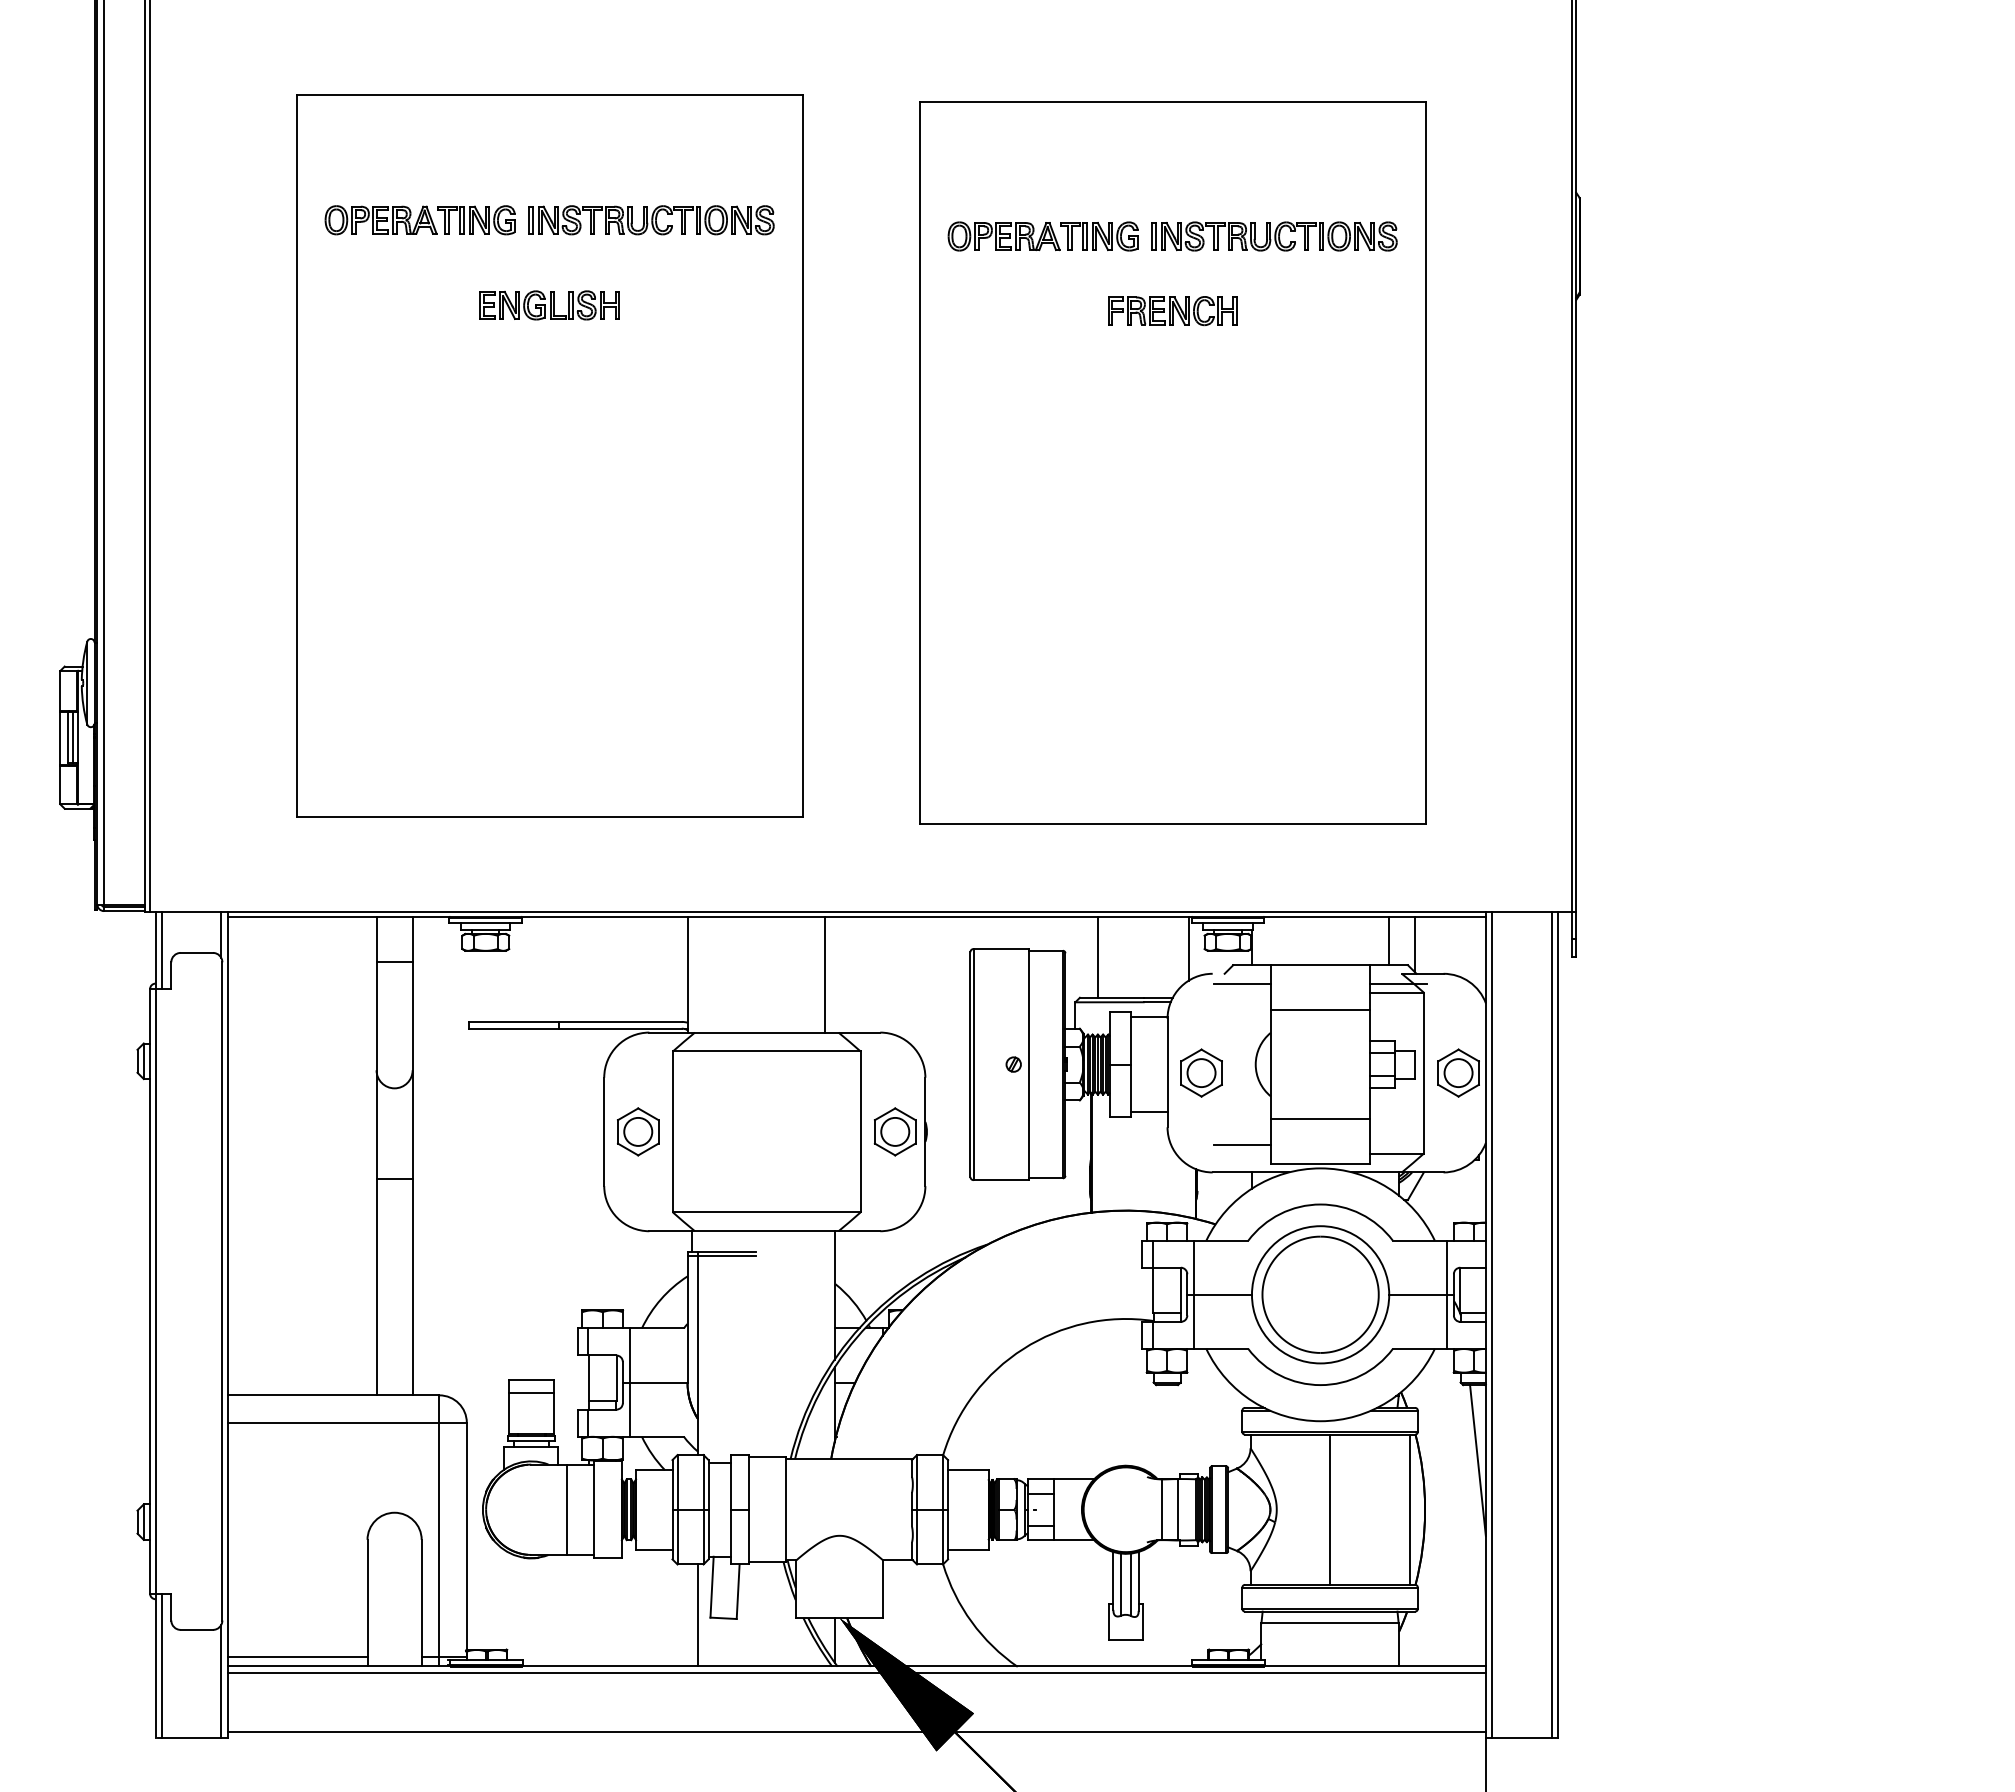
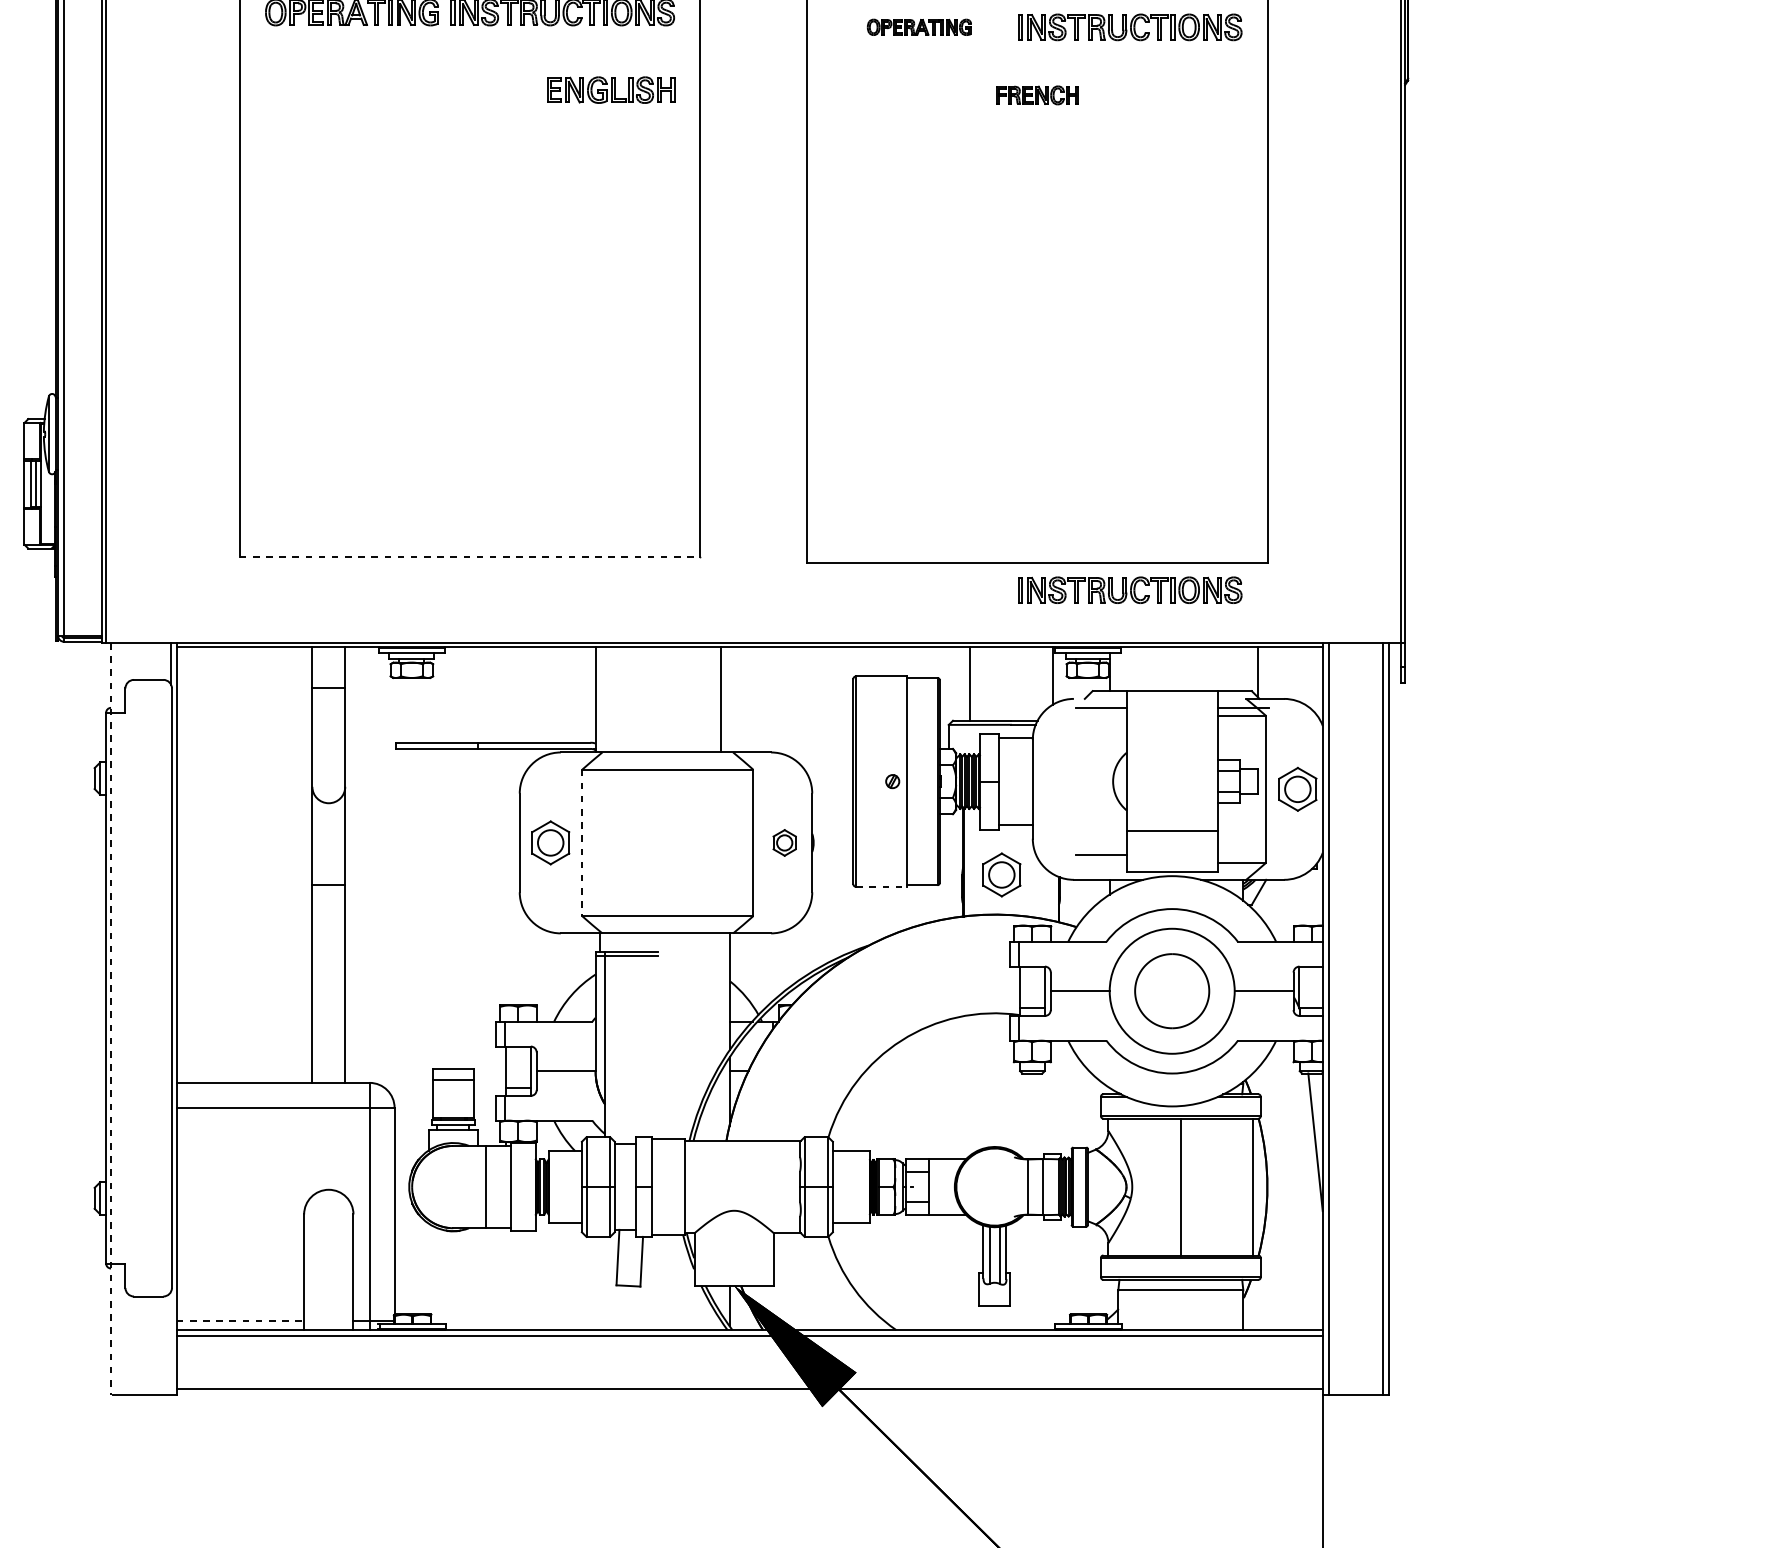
part: (1042, 236) -> (918, 27), size x0.6
part: (549, 305) -> (611, 90), moved
part: (1172, 311) -> (1037, 95), size x0.7
line: (549, 817) -> (469, 556), solid -> dashed
part: (1274, 854) -> (1130, 590), added
line: (1389, 940) -> (1234, 668), removed
line: (162, 950) -> (117, 677), removed
line: (1320, 1010) -> (1172, 732), removed
part: (1201, 1072) -> (1001, 874), moved
line: (673, 1131) -> (582, 842), solid -> dashed
part: (894, 1131) -> (784, 842), size x0.6
line: (1001, 1180) -> (881, 887), solid -> dashed
line: (1194, 1294) -> (1057, 991), removed
part: (1320, 1294) -> (1172, 991), size x0.7
line: (1447, 1294) -> (1287, 991), removed
line: (155, 1325) -> (111, 1019), solid -> dashed
line: (629, 1382) -> (542, 1071), removed
line: (698, 1615) -> (605, 1283), removed
line: (297, 1656) -> (240, 1320), solid -> dashed
line: (162, 1665) -> (117, 1328), removed
line: (221, 1681) -> (171, 1343), removed

